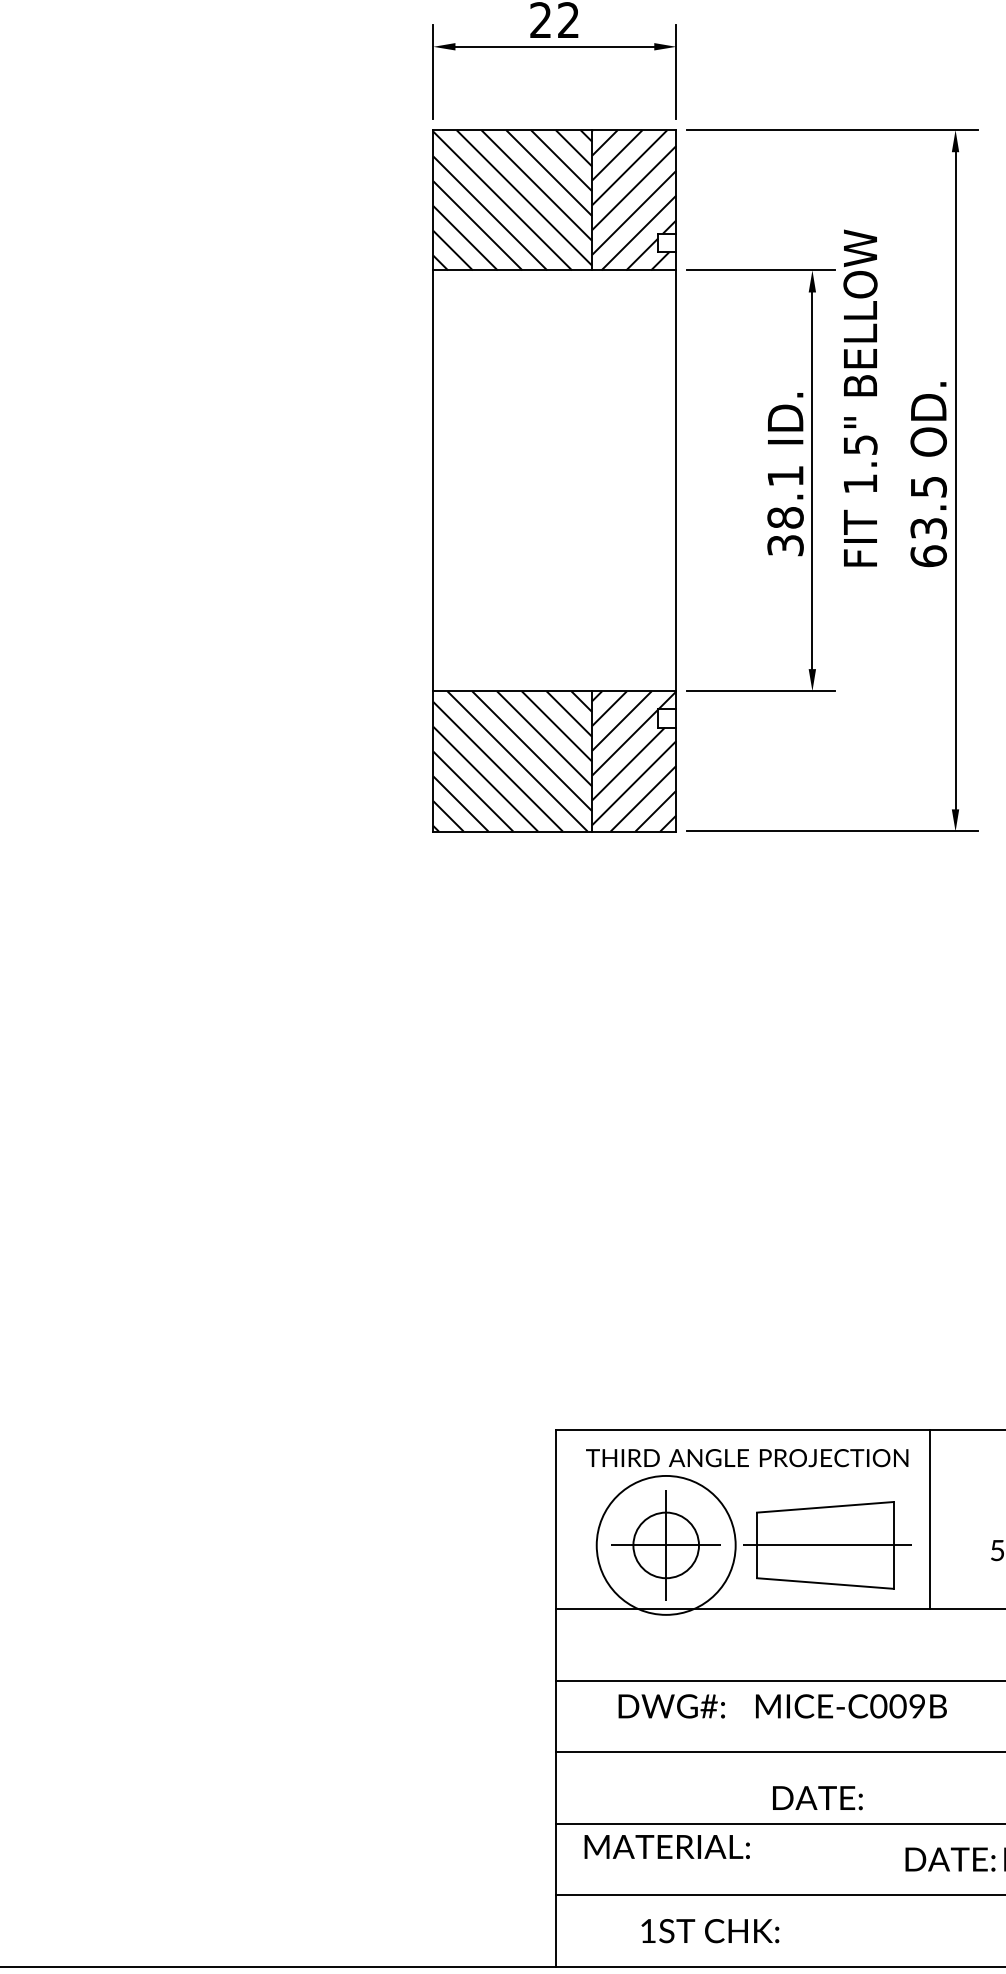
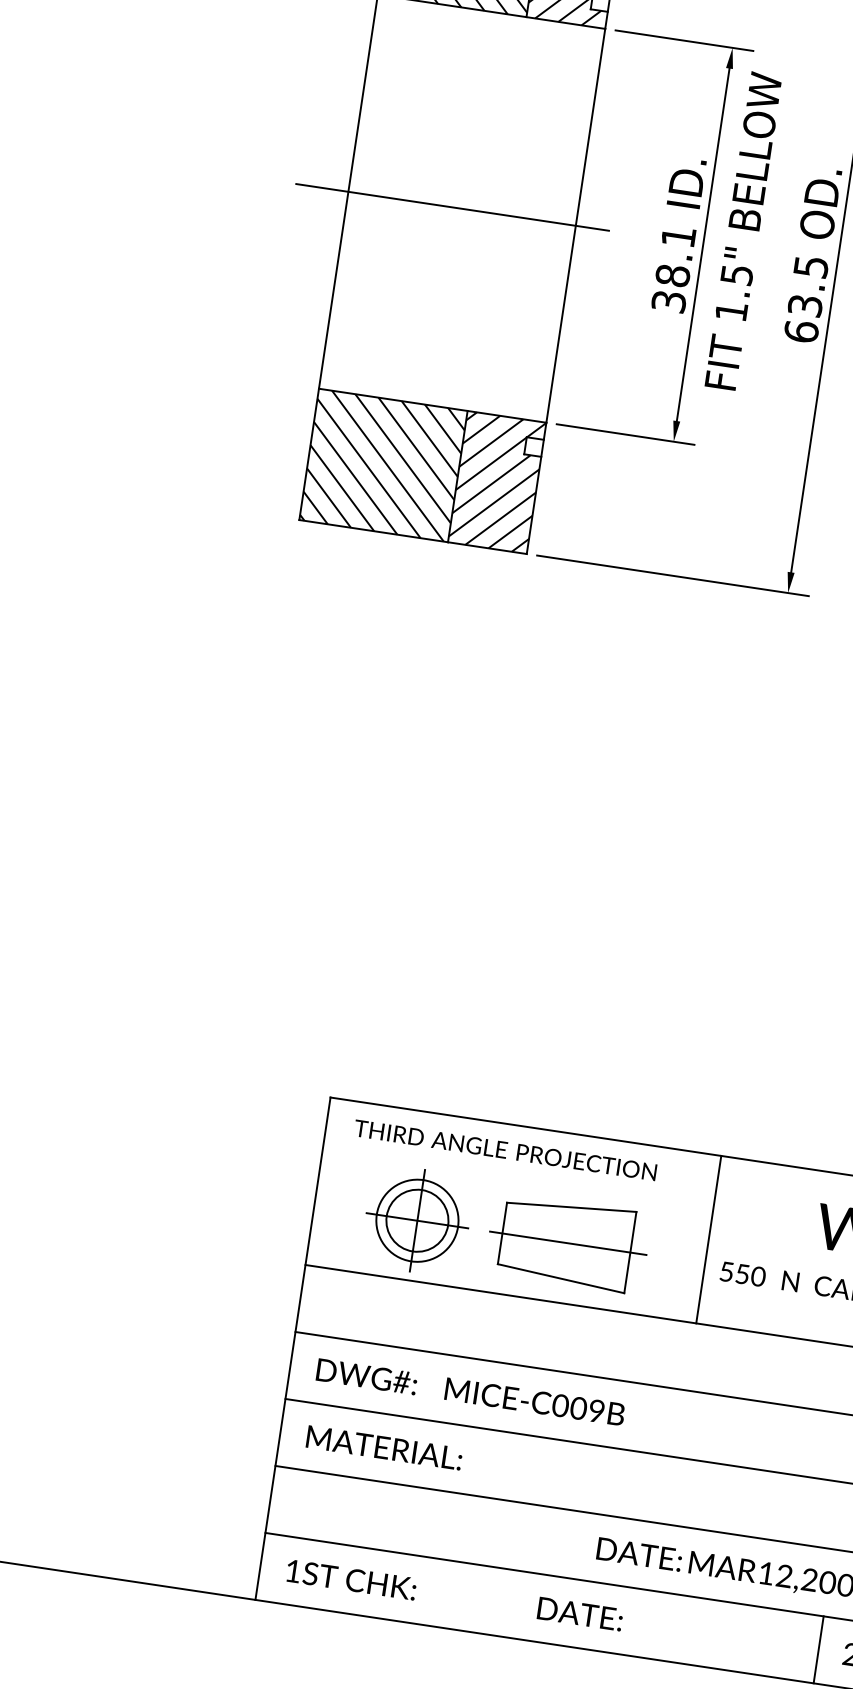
text: (860, 397) -> (743, 230), moved
line: (544, 480) -> (452, 207), added
line: (929, 1519) -> (708, 1239), moved
circle: (665, 1545) -> (416, 1220), size x0.62
text: (782, 1706) -> (470, 1392), moved
text: (817, 1798) -> (579, 1614), moved
text: (666, 1846) -> (383, 1447), moved
text: (710, 1931) -> (351, 1580), moved

